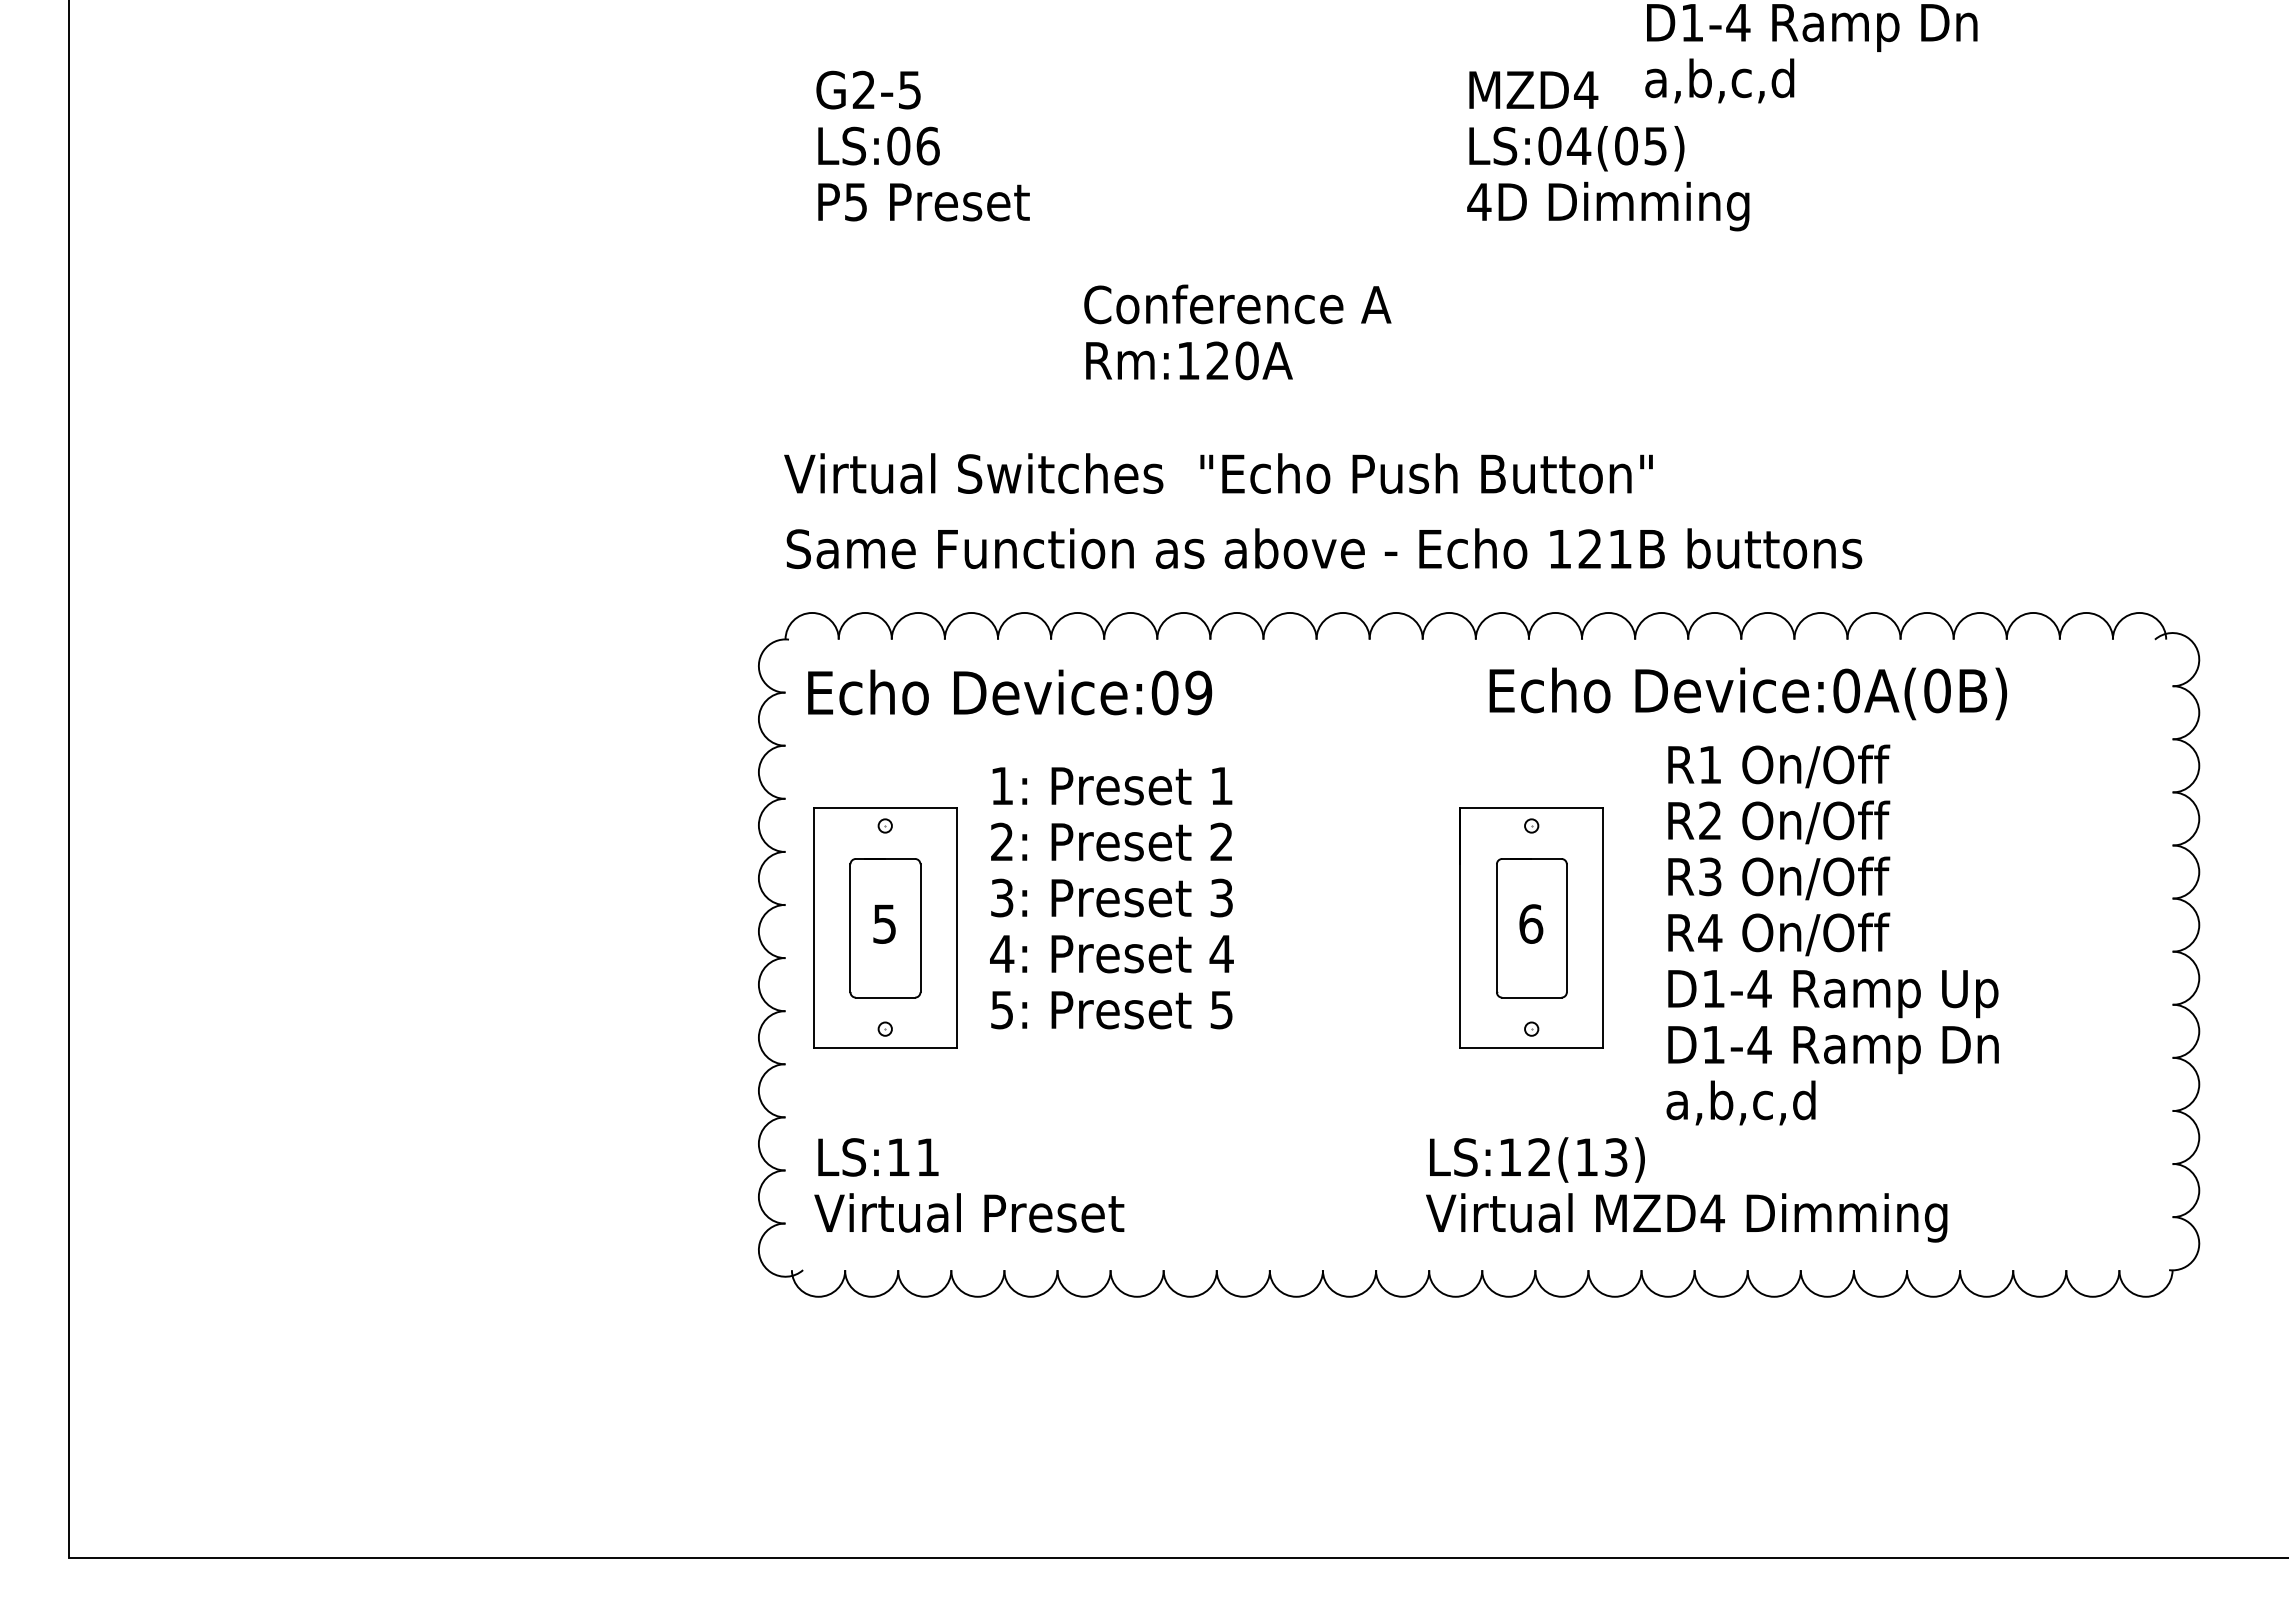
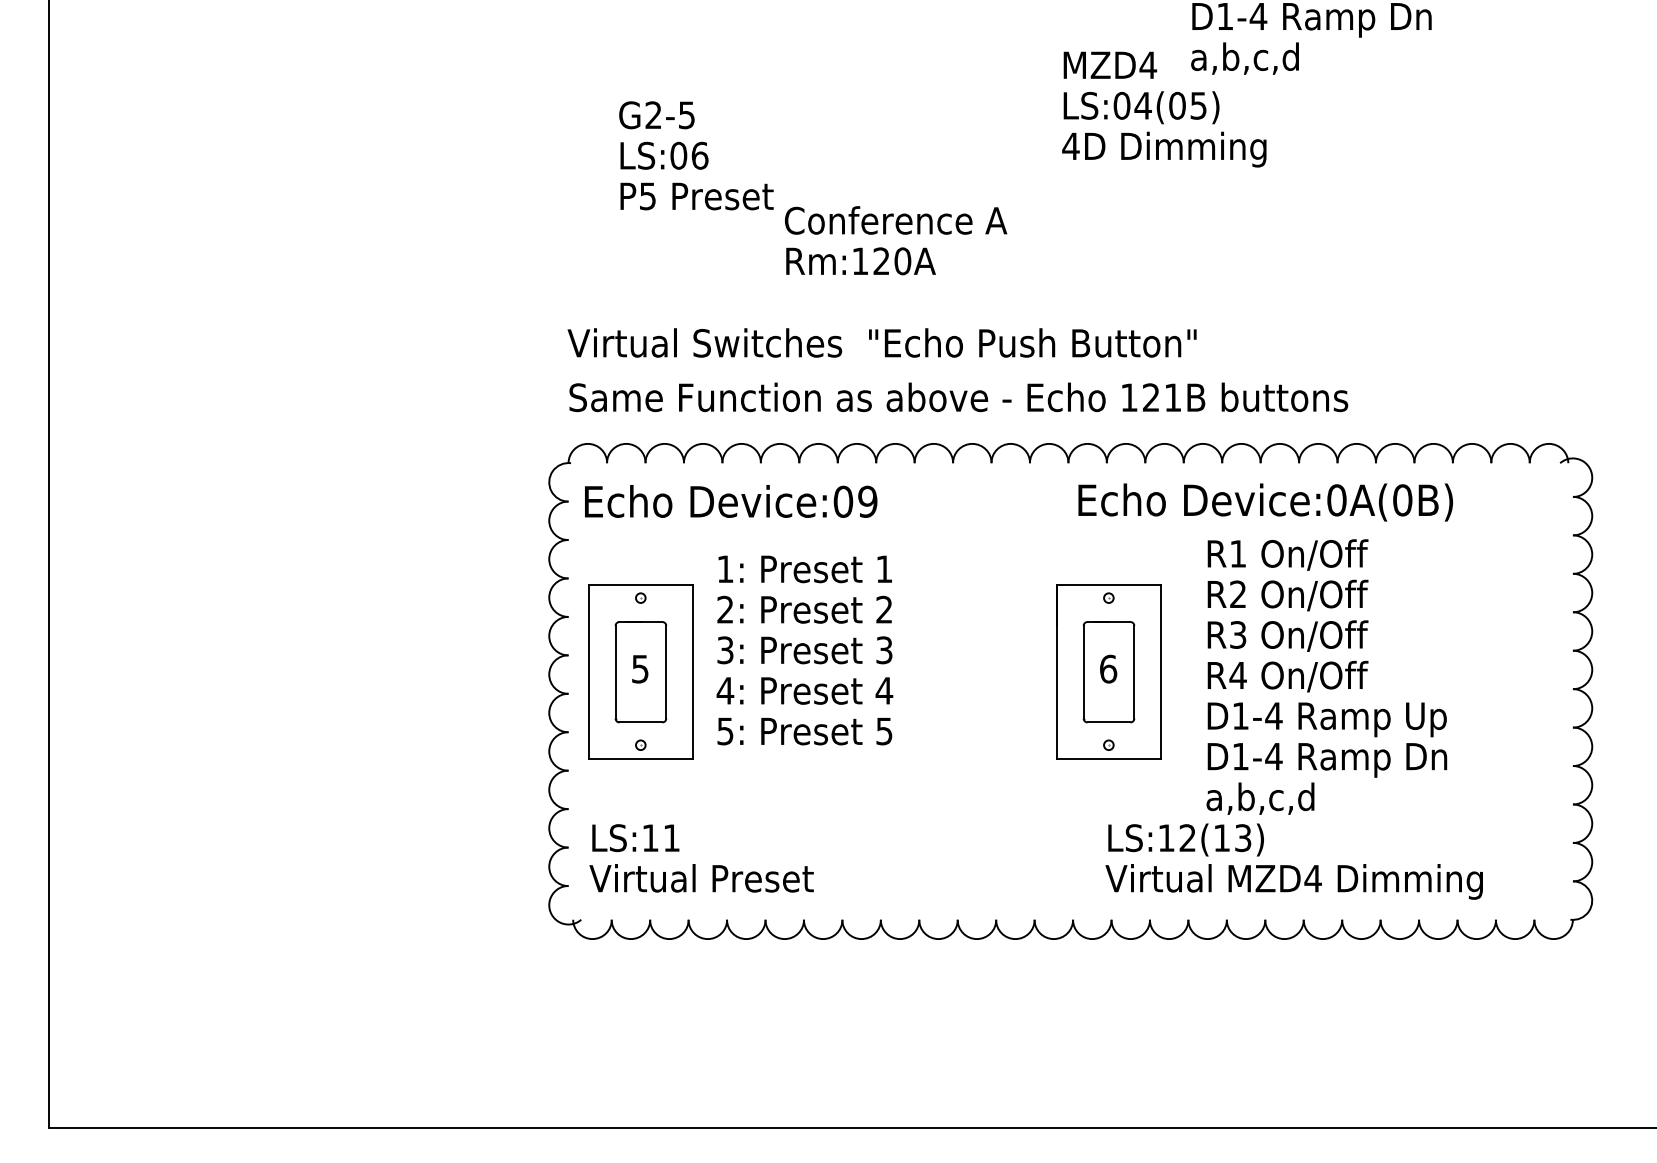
text: (922, 145) -> (695, 155), moved
text: (1686, 1189) -> (1294, 861), moved

